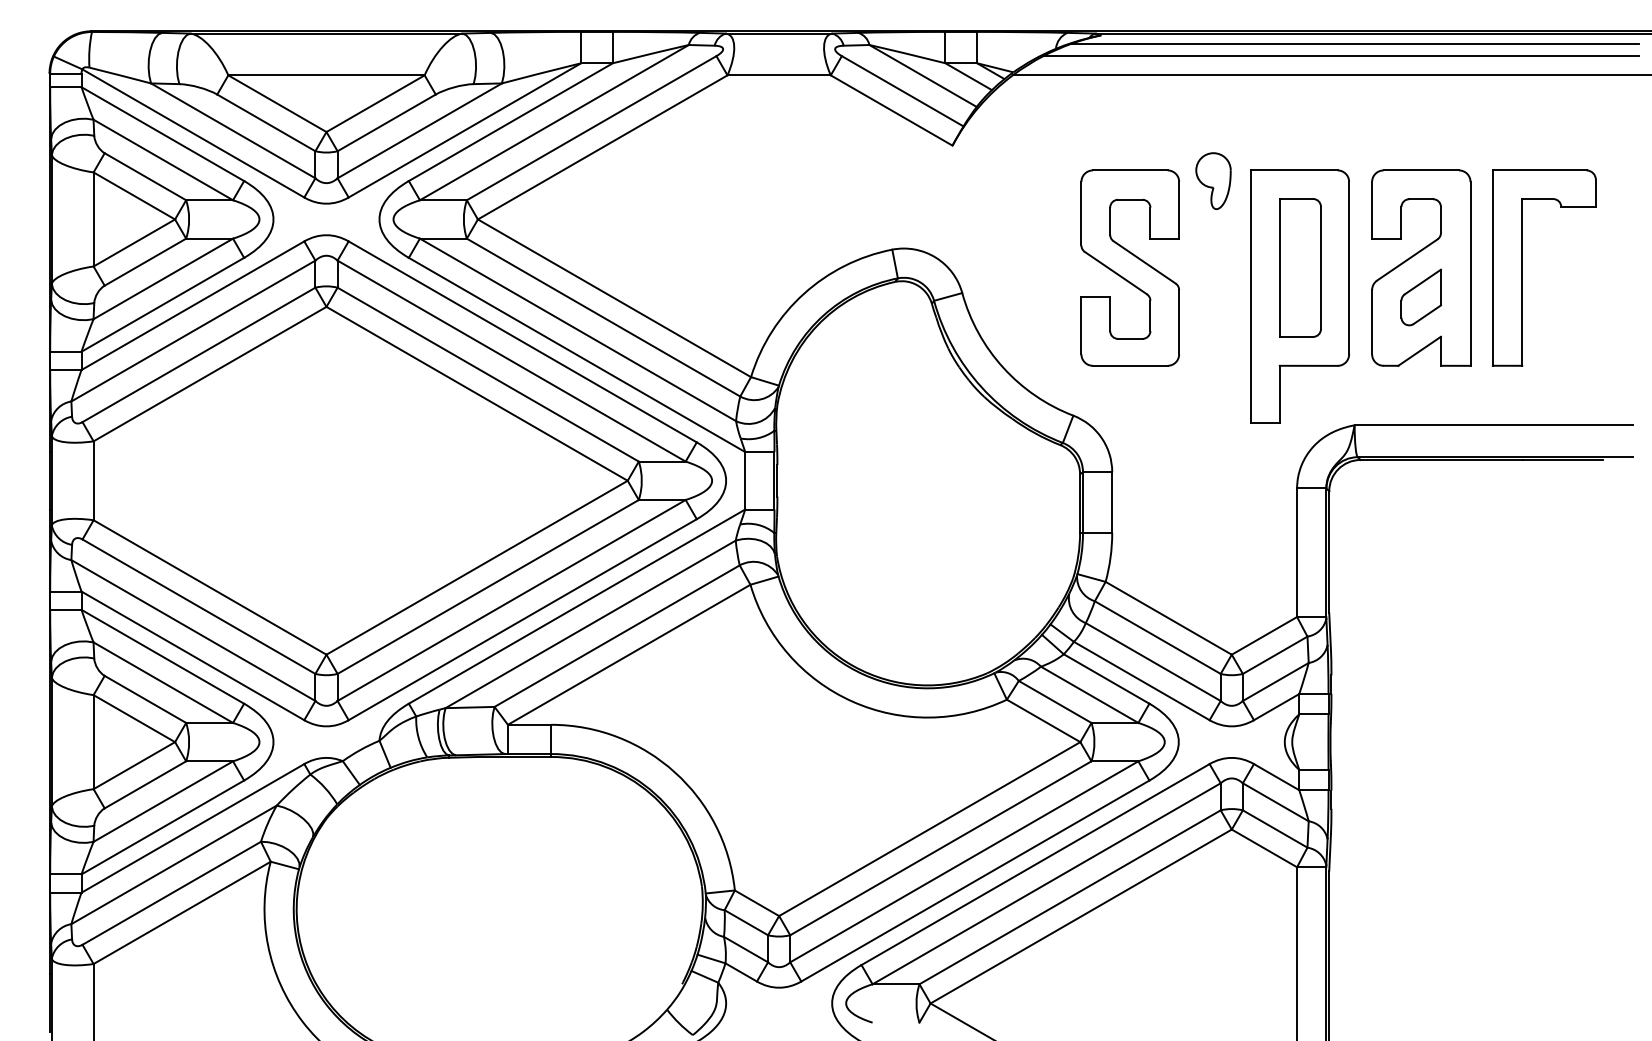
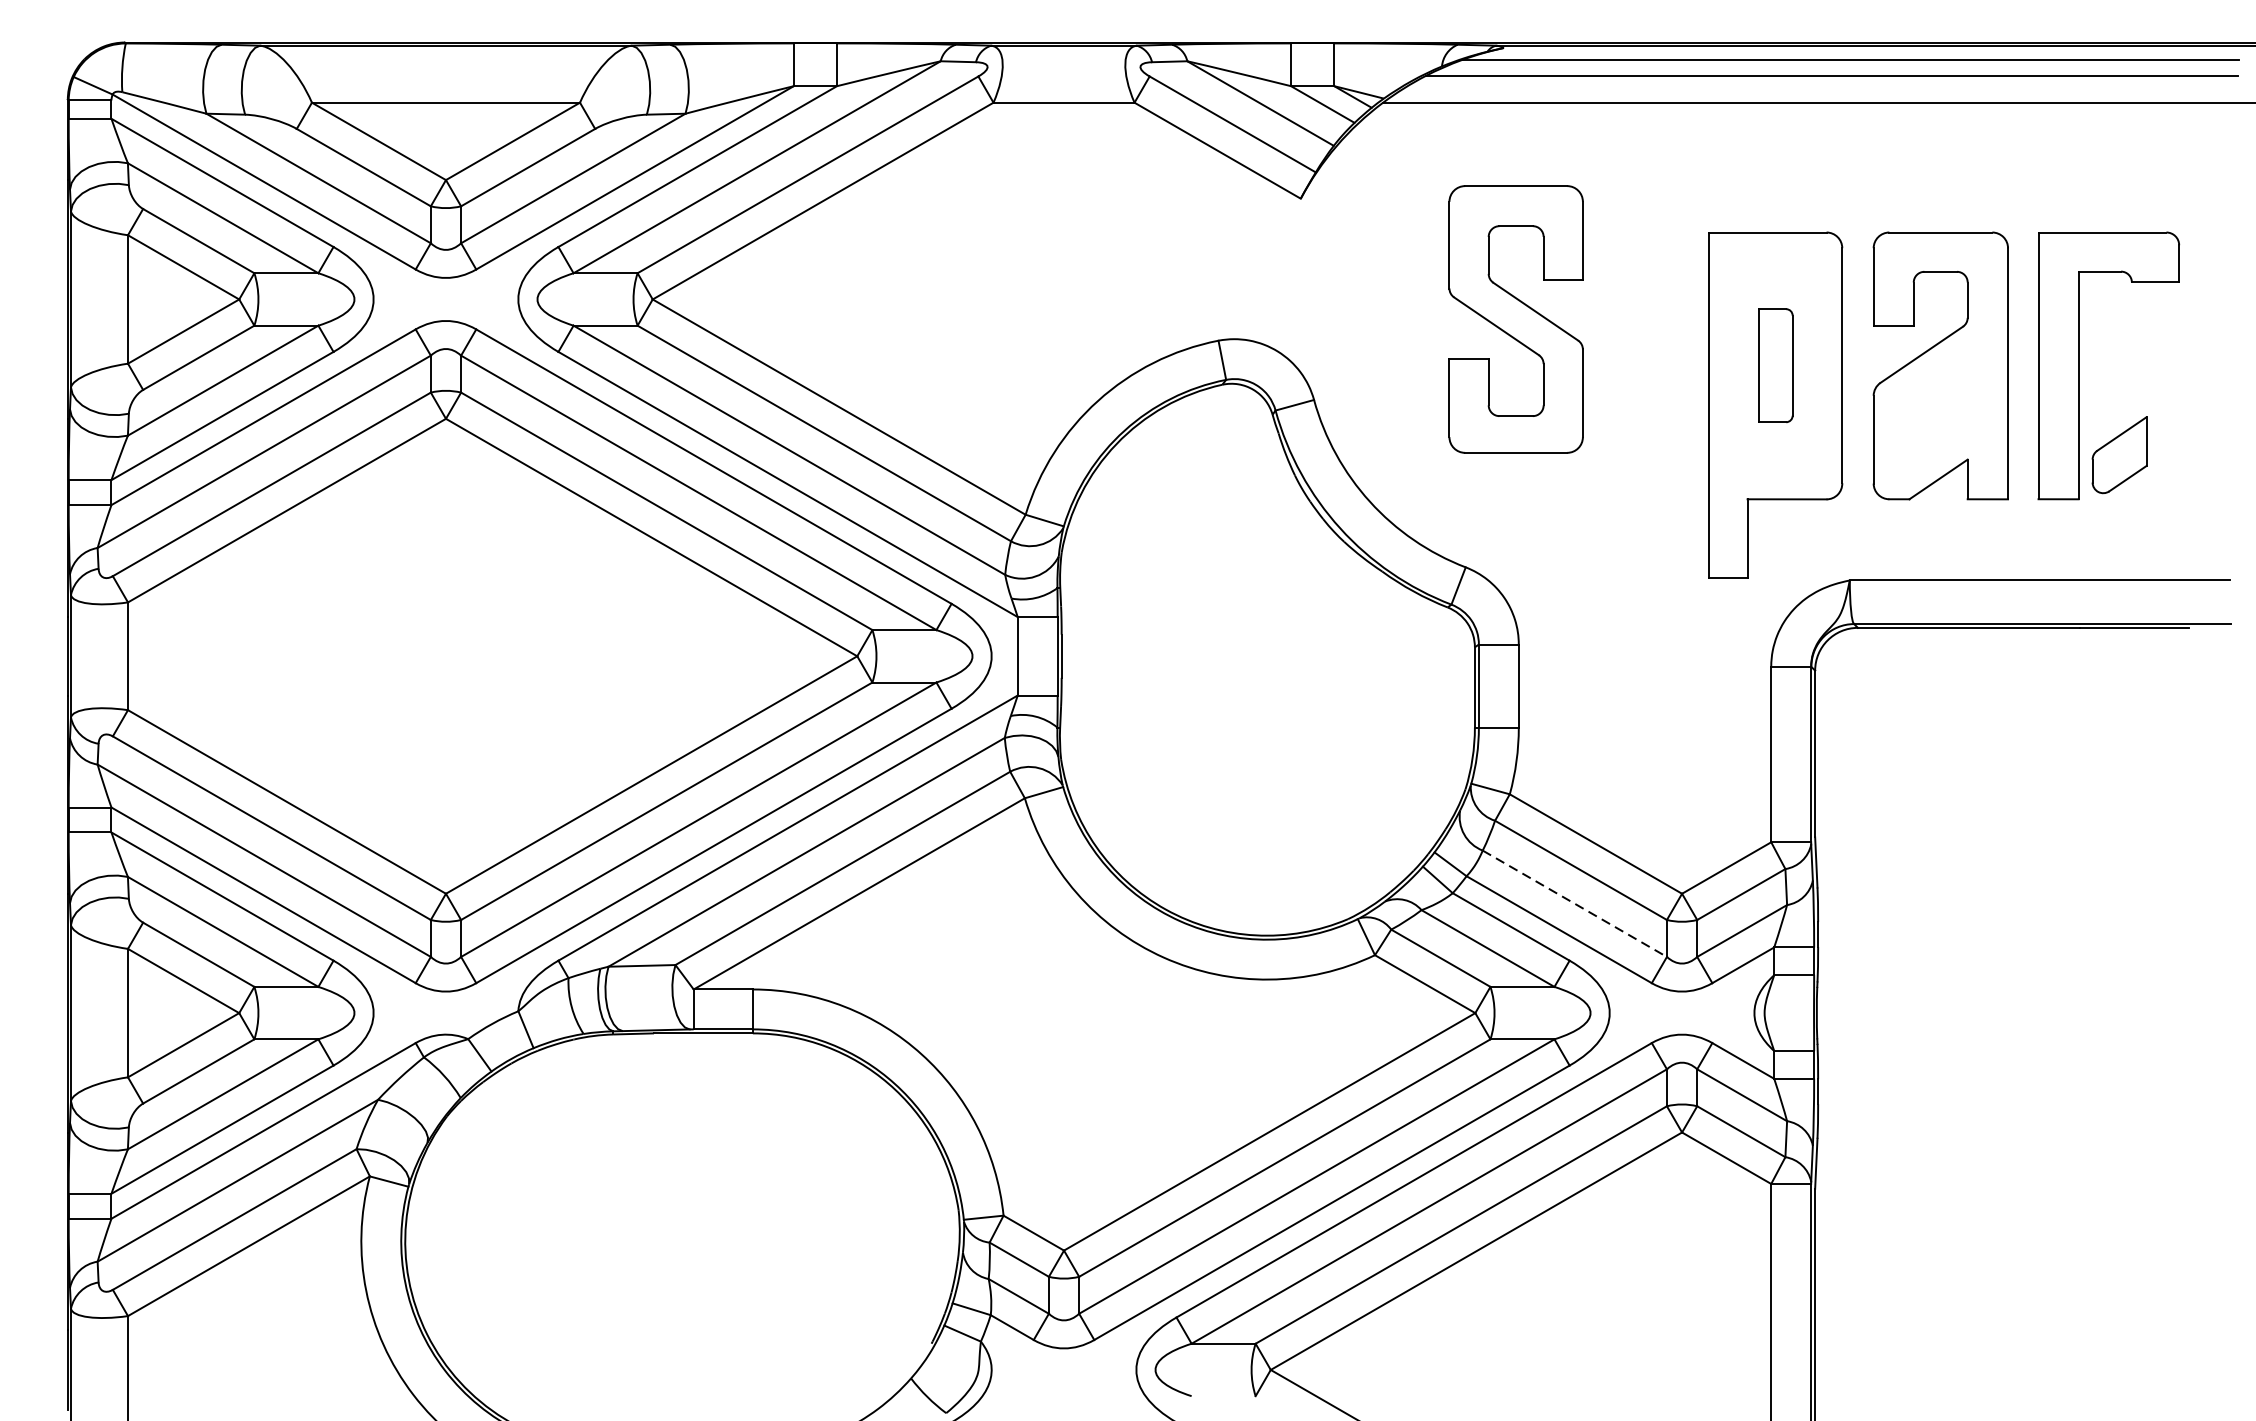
part: (1213, 180) -> (1657, 246), removed
part: (1129, 267) -> (1515, 318), moved
part: (1300, 267) -> (1775, 365), size x0.6
part: (1420, 297) -> (2118, 455), moved
line: (1153, 662) -> (1575, 904), solid -> dashed

